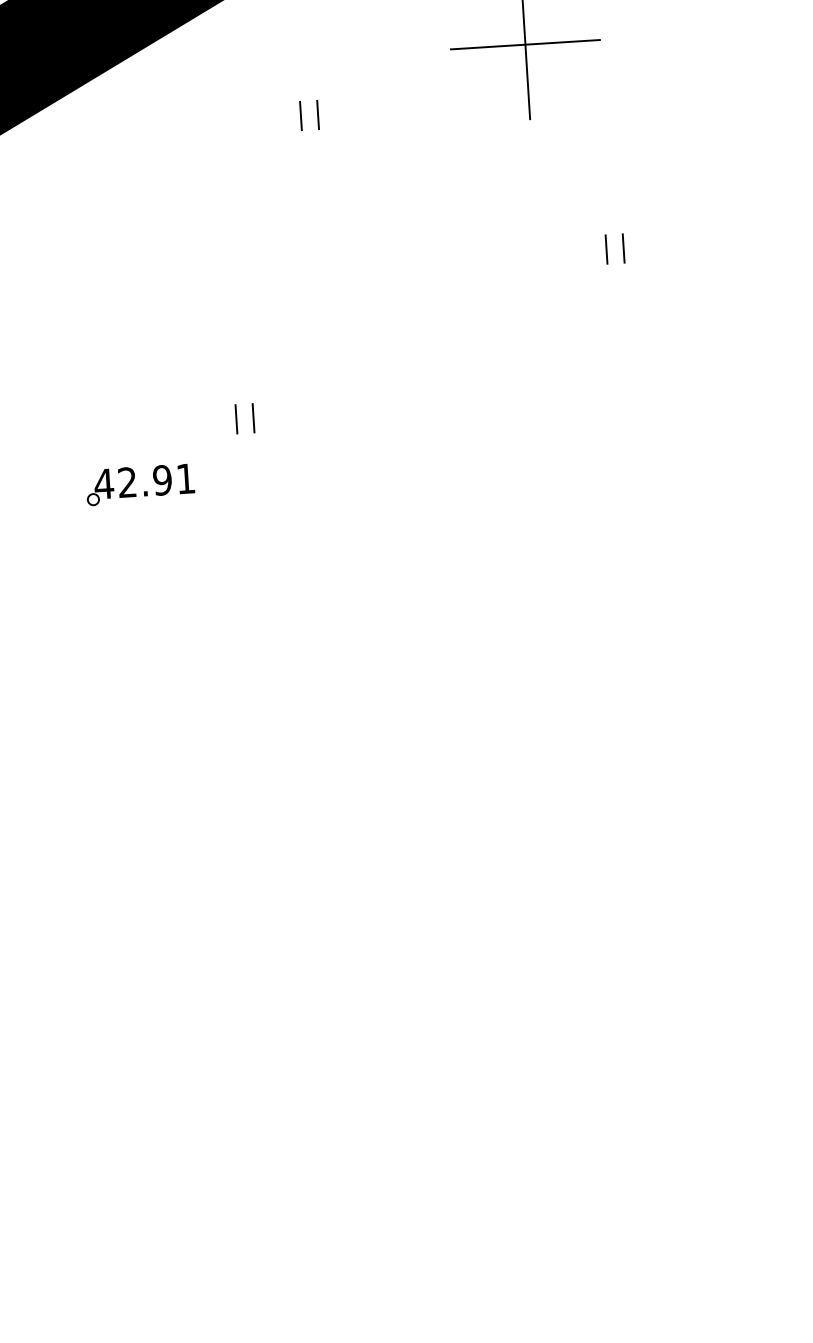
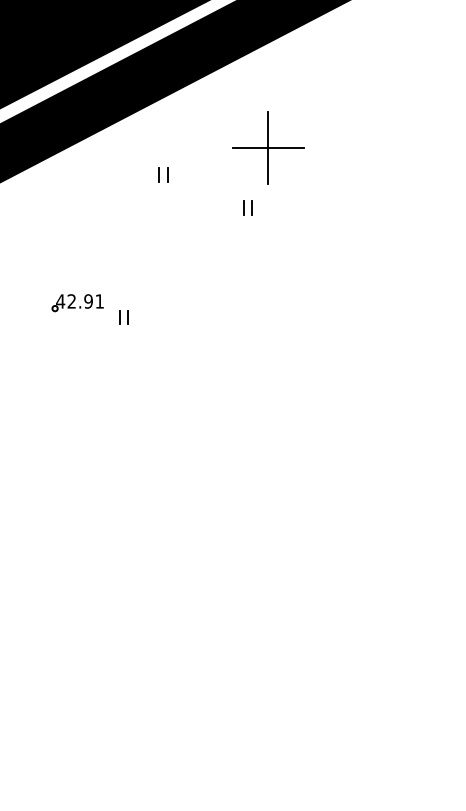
part: (613, 248) -> (247, 207), moved
part: (139, 485) -> (77, 303), moved

